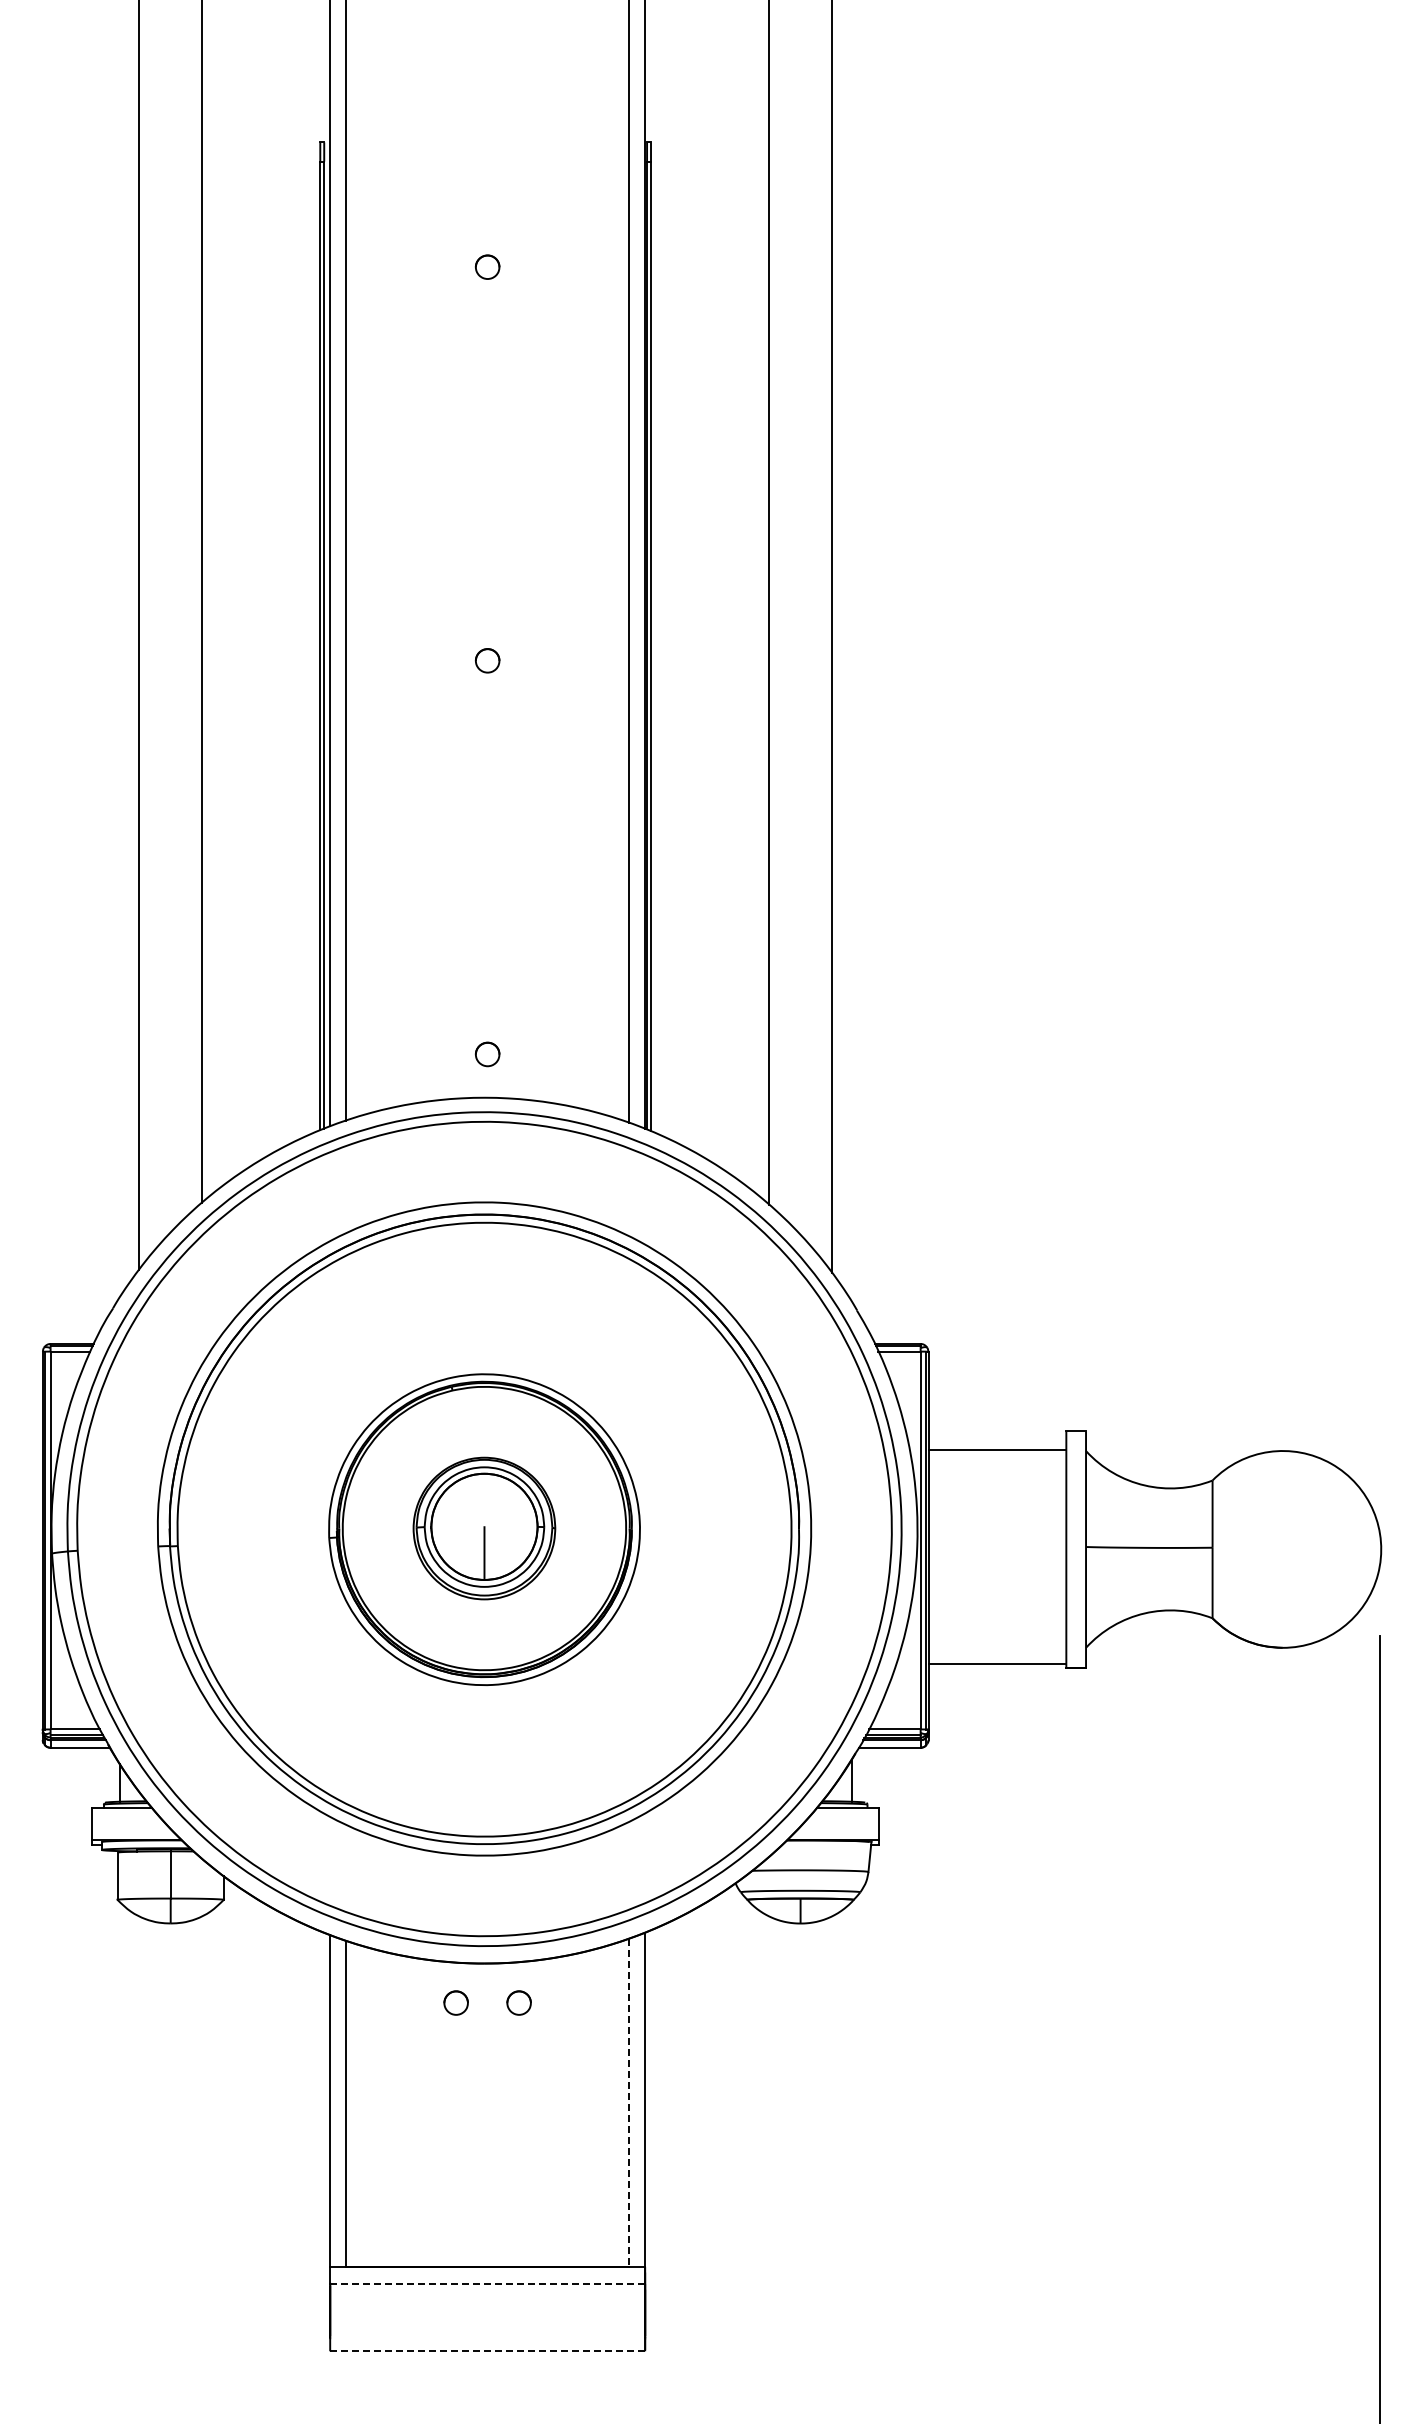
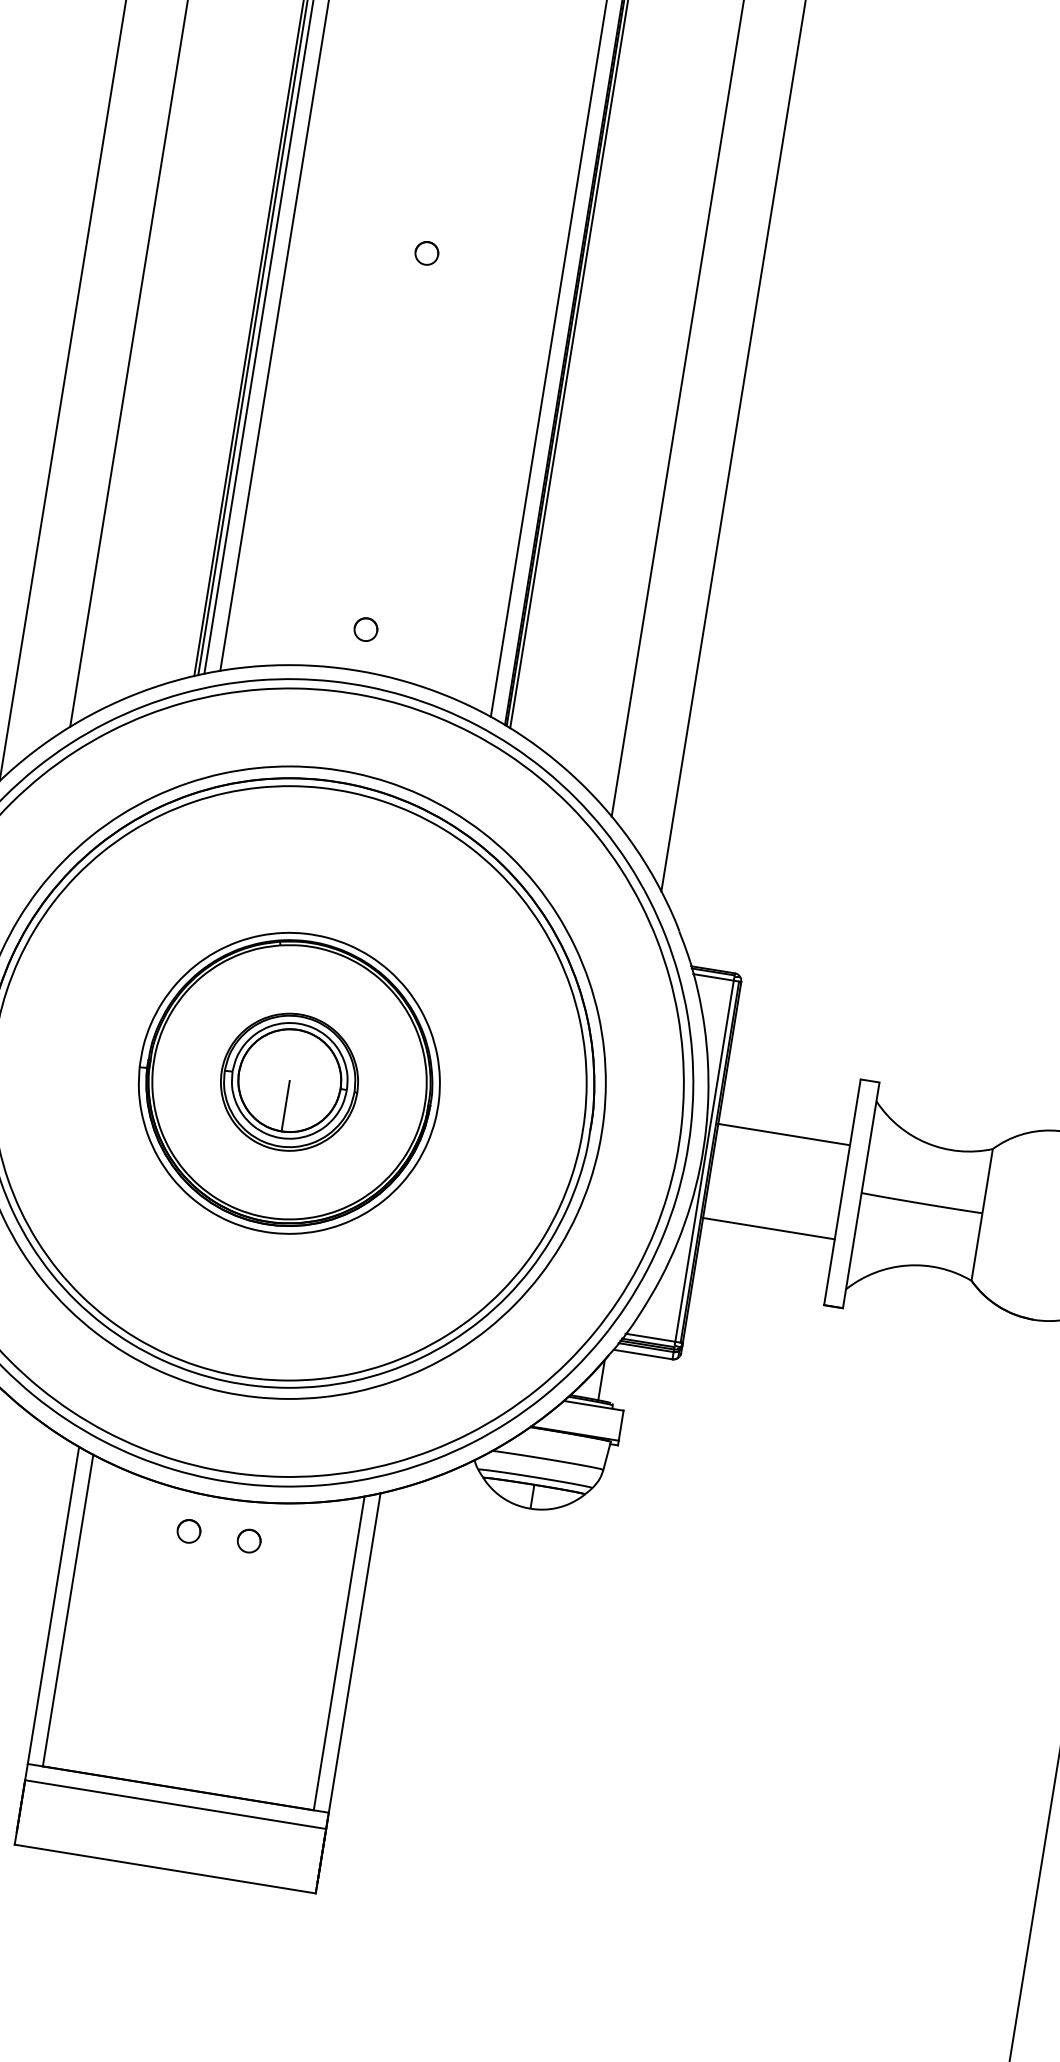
line: (997, 1450) -> (784, 1134), moved
line: (997, 1663) -> (769, 1228), moved
line: (629, 2103) -> (339, 1654), dashed -> solid
line: (488, 2283) -> (176, 1804), dashed -> solid
line: (488, 2351) -> (165, 1869), dashed -> solid

